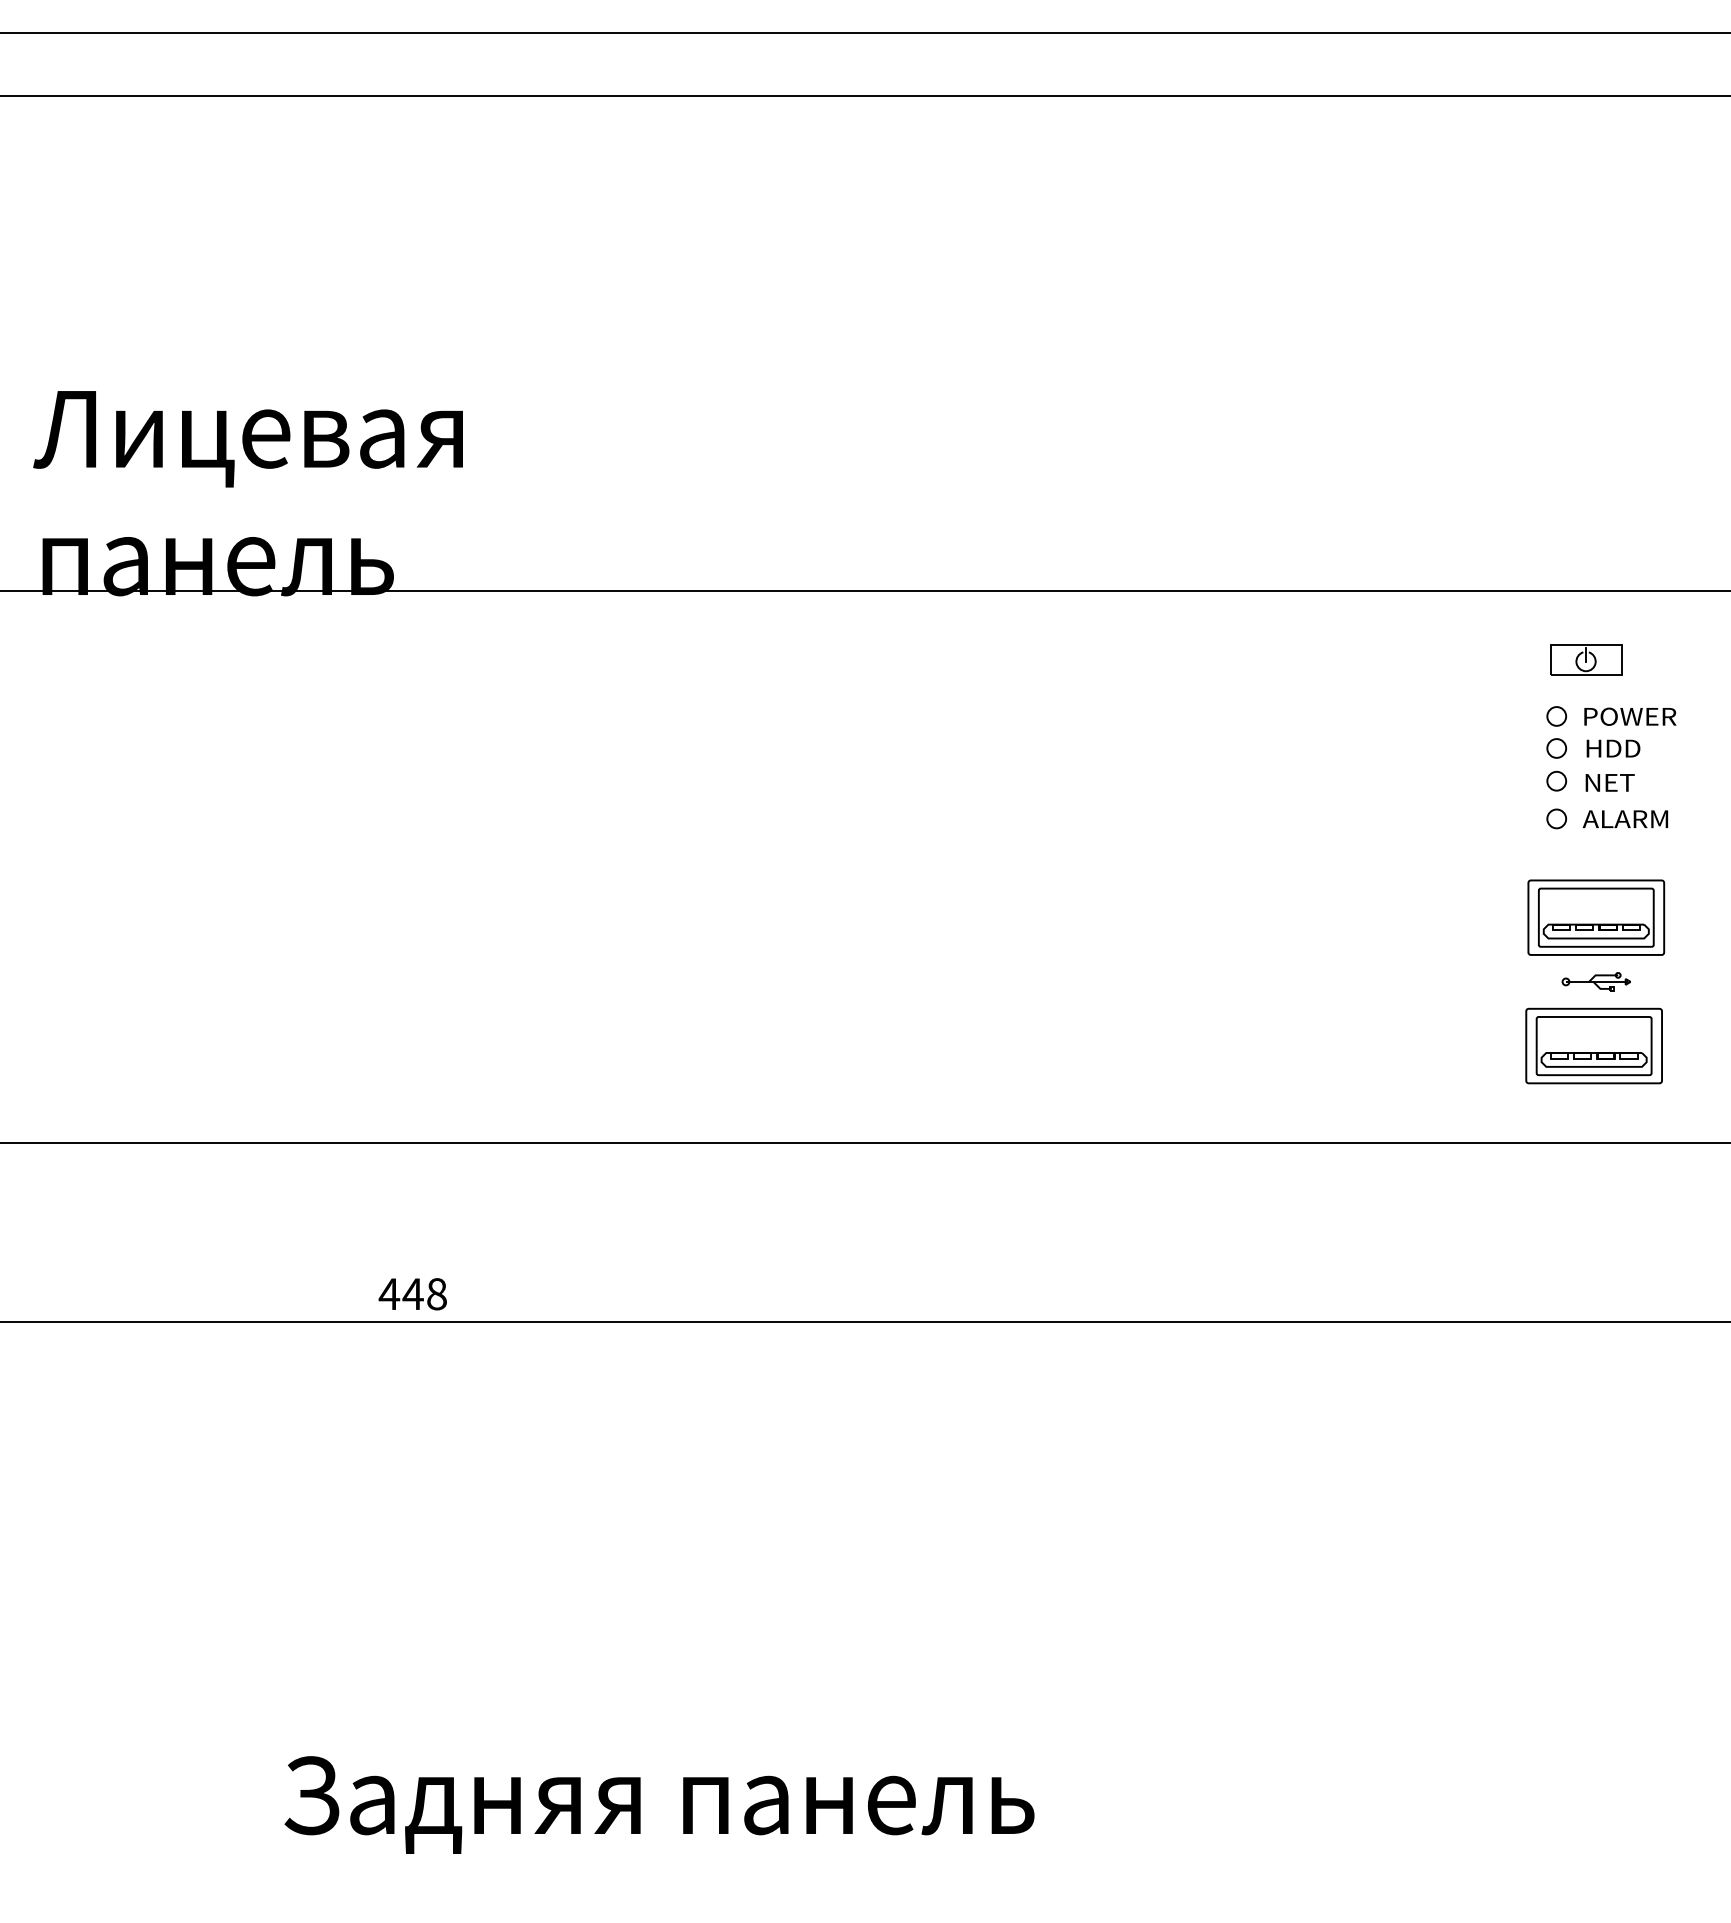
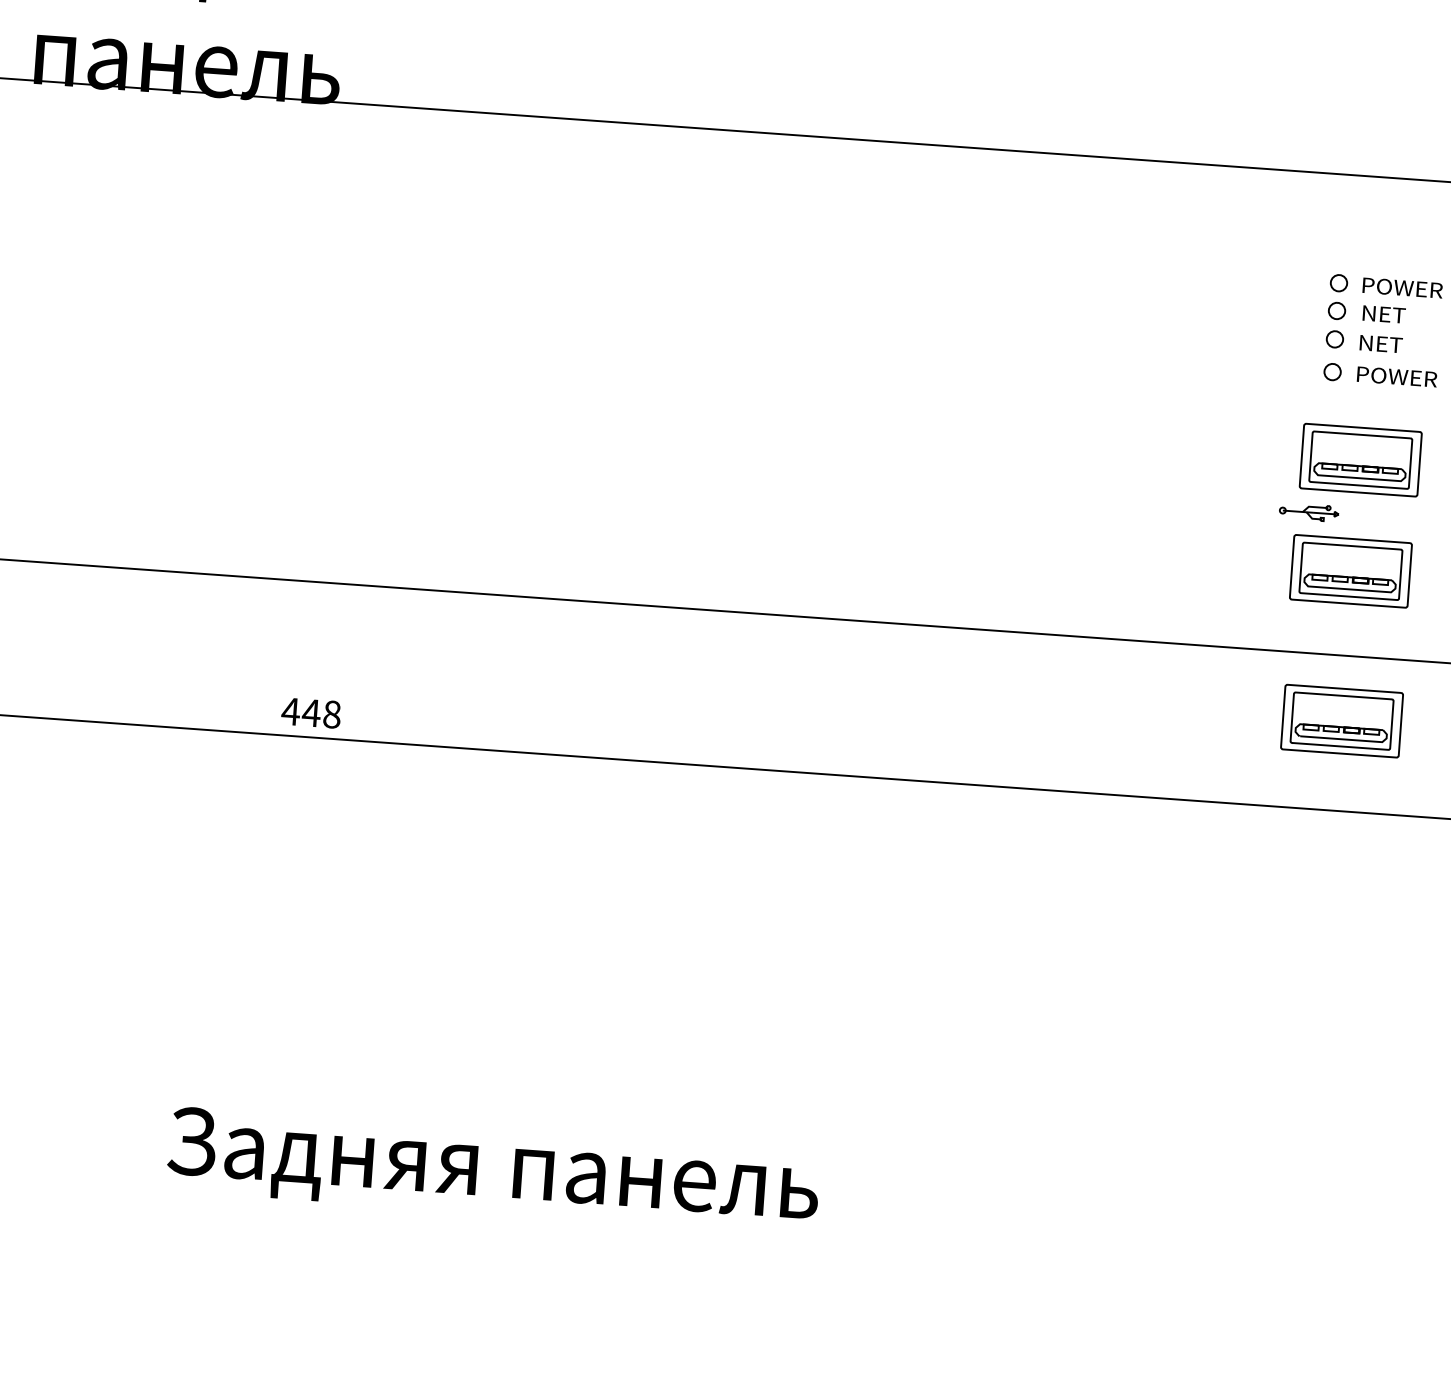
part: (1586, 659) -> (1368, 235), removed
text: (1614, 748) -> (1387, 314), HDD -> NET
text: (1629, 819) -> (1395, 377), ALARM -> POWER
part: (1595, 981) -> (1308, 512), moved
part: (1596, 1218) -> (1342, 721), added

